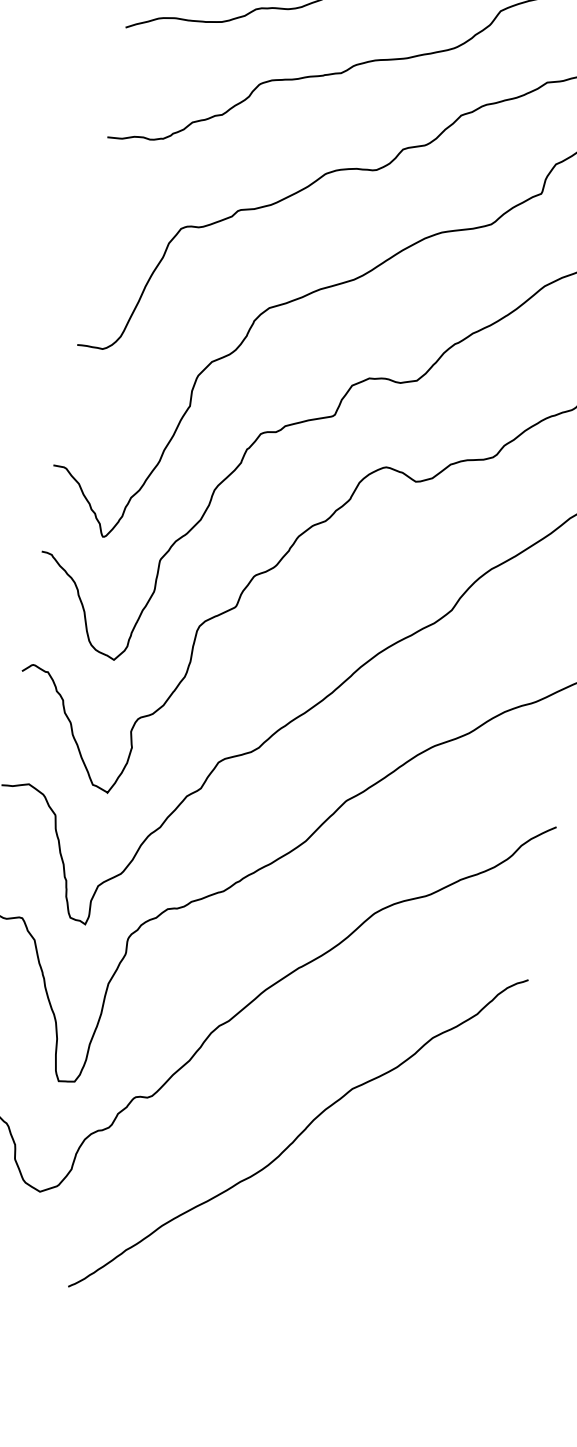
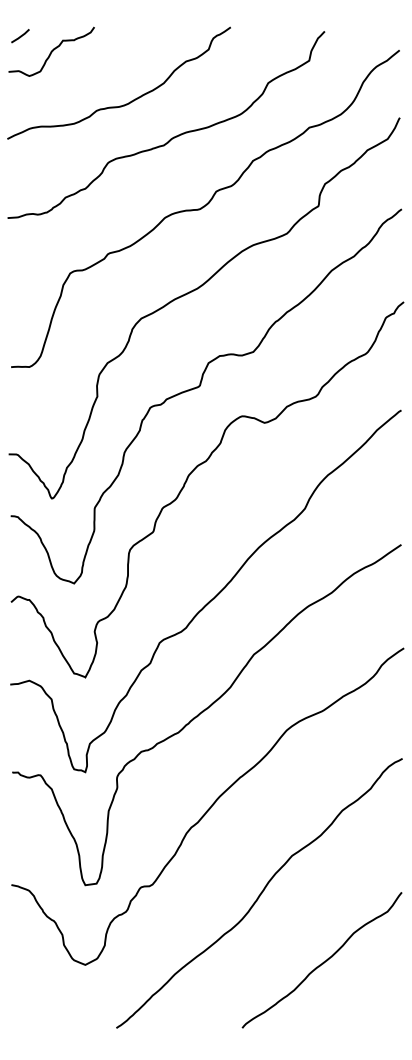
curve: (371, 1242) -> (323, 961), added

